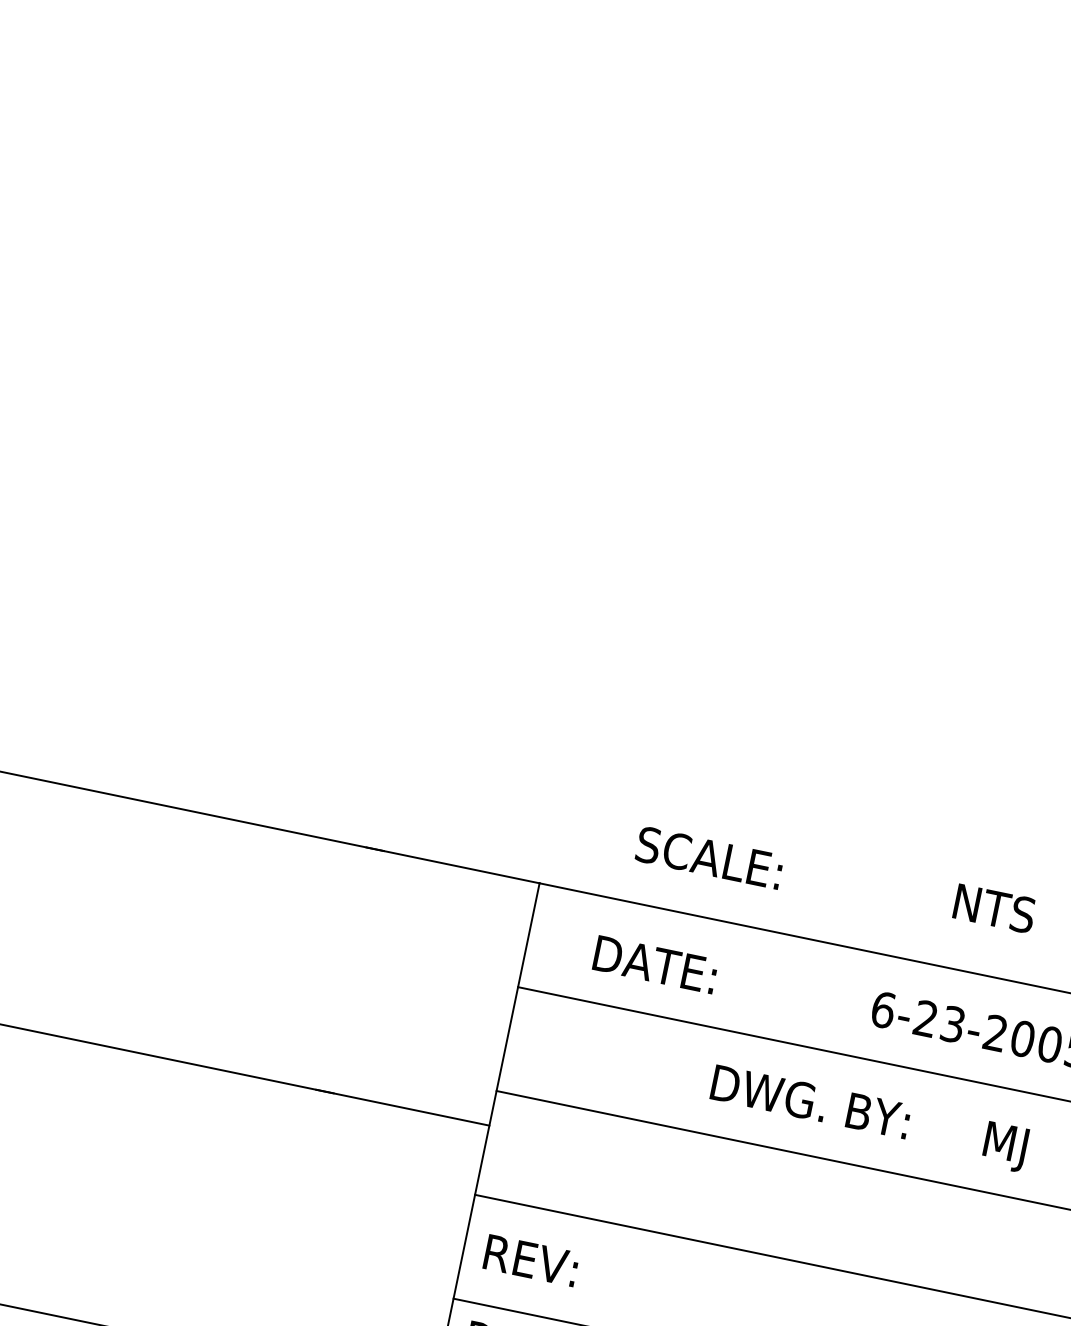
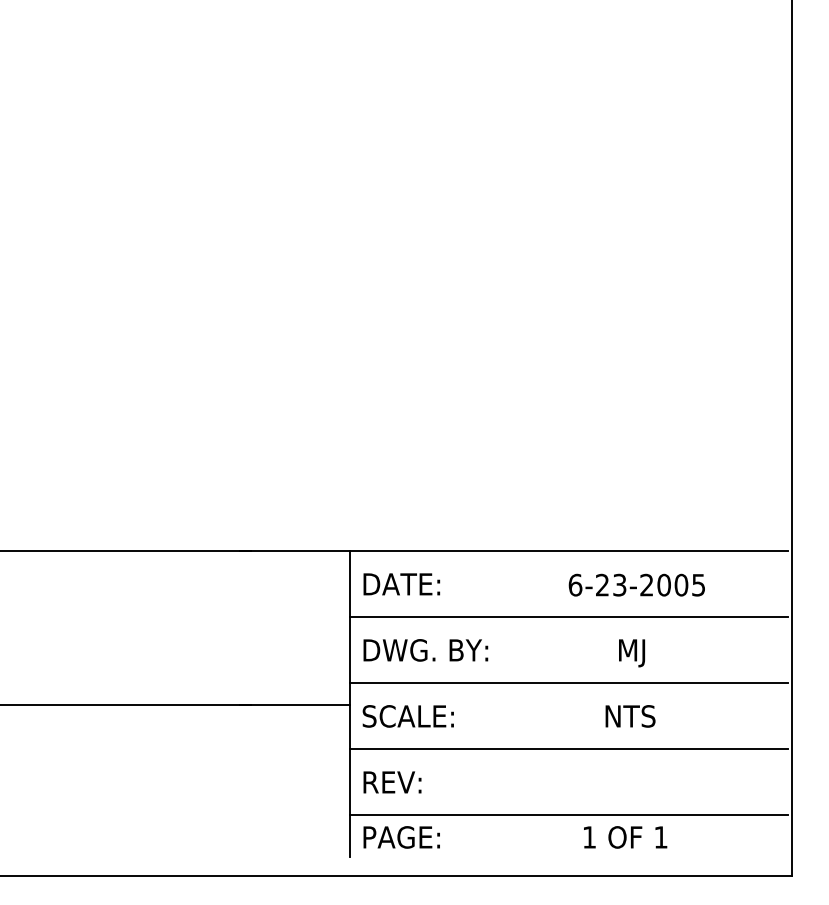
text: (708, 857) -> (407, 716), moved
text: (994, 908) -> (630, 716), moved
text: (654, 964) -> (401, 584), moved
text: (810, 1102) -> (425, 650), moved
text: (1005, 1147) -> (632, 653), moved

